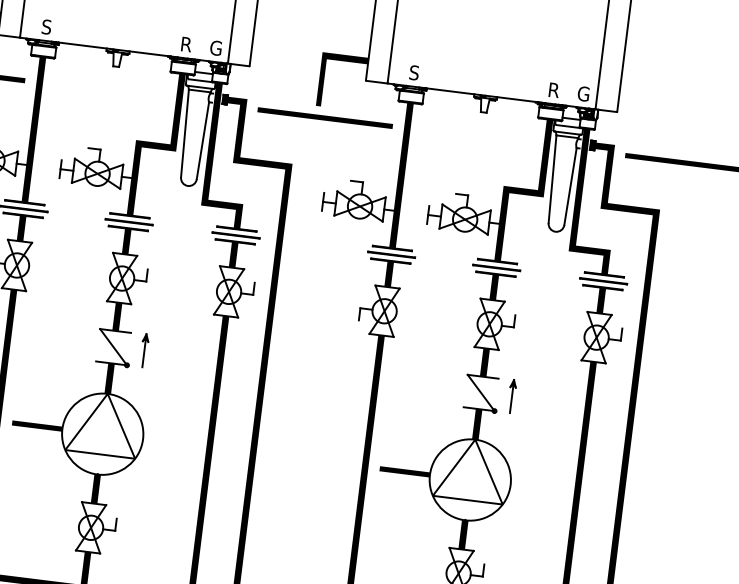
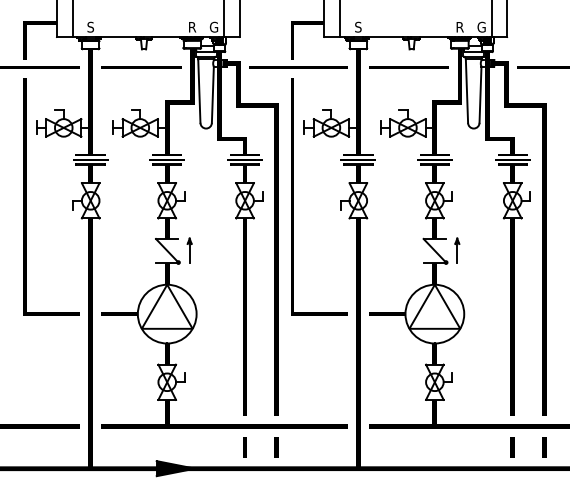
line: (109, 91) -> (141, 67), added
line: (476, 136) -> (408, 67), added
line: (296, 294) -> (293, 196), added

